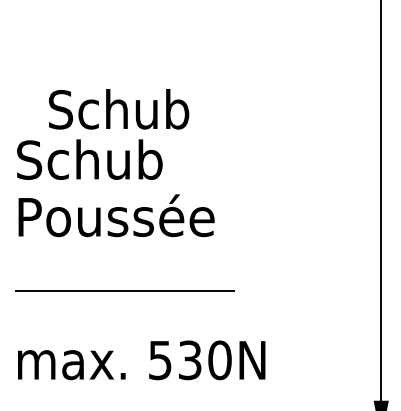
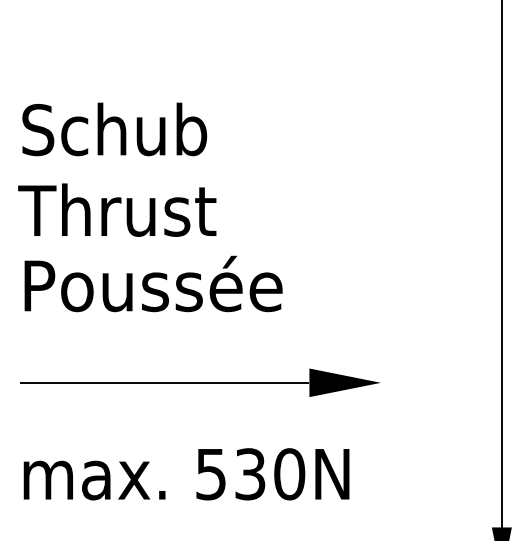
text: (119, 109) -> (115, 129), moved
text: (88, 159) -> (116, 209), Schub -> Thrust
fill: (262, 290) -> (345, 382), added

